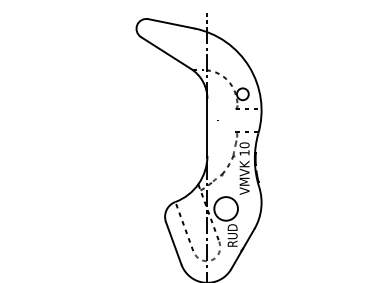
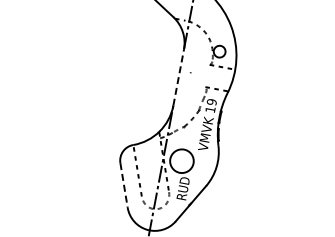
line: (207, 127) -> (178, 77), solid -> dashed
text: (244, 145) -> (211, 102), 10 -> 19
line: (173, 243) -> (123, 185), solid -> dashed

